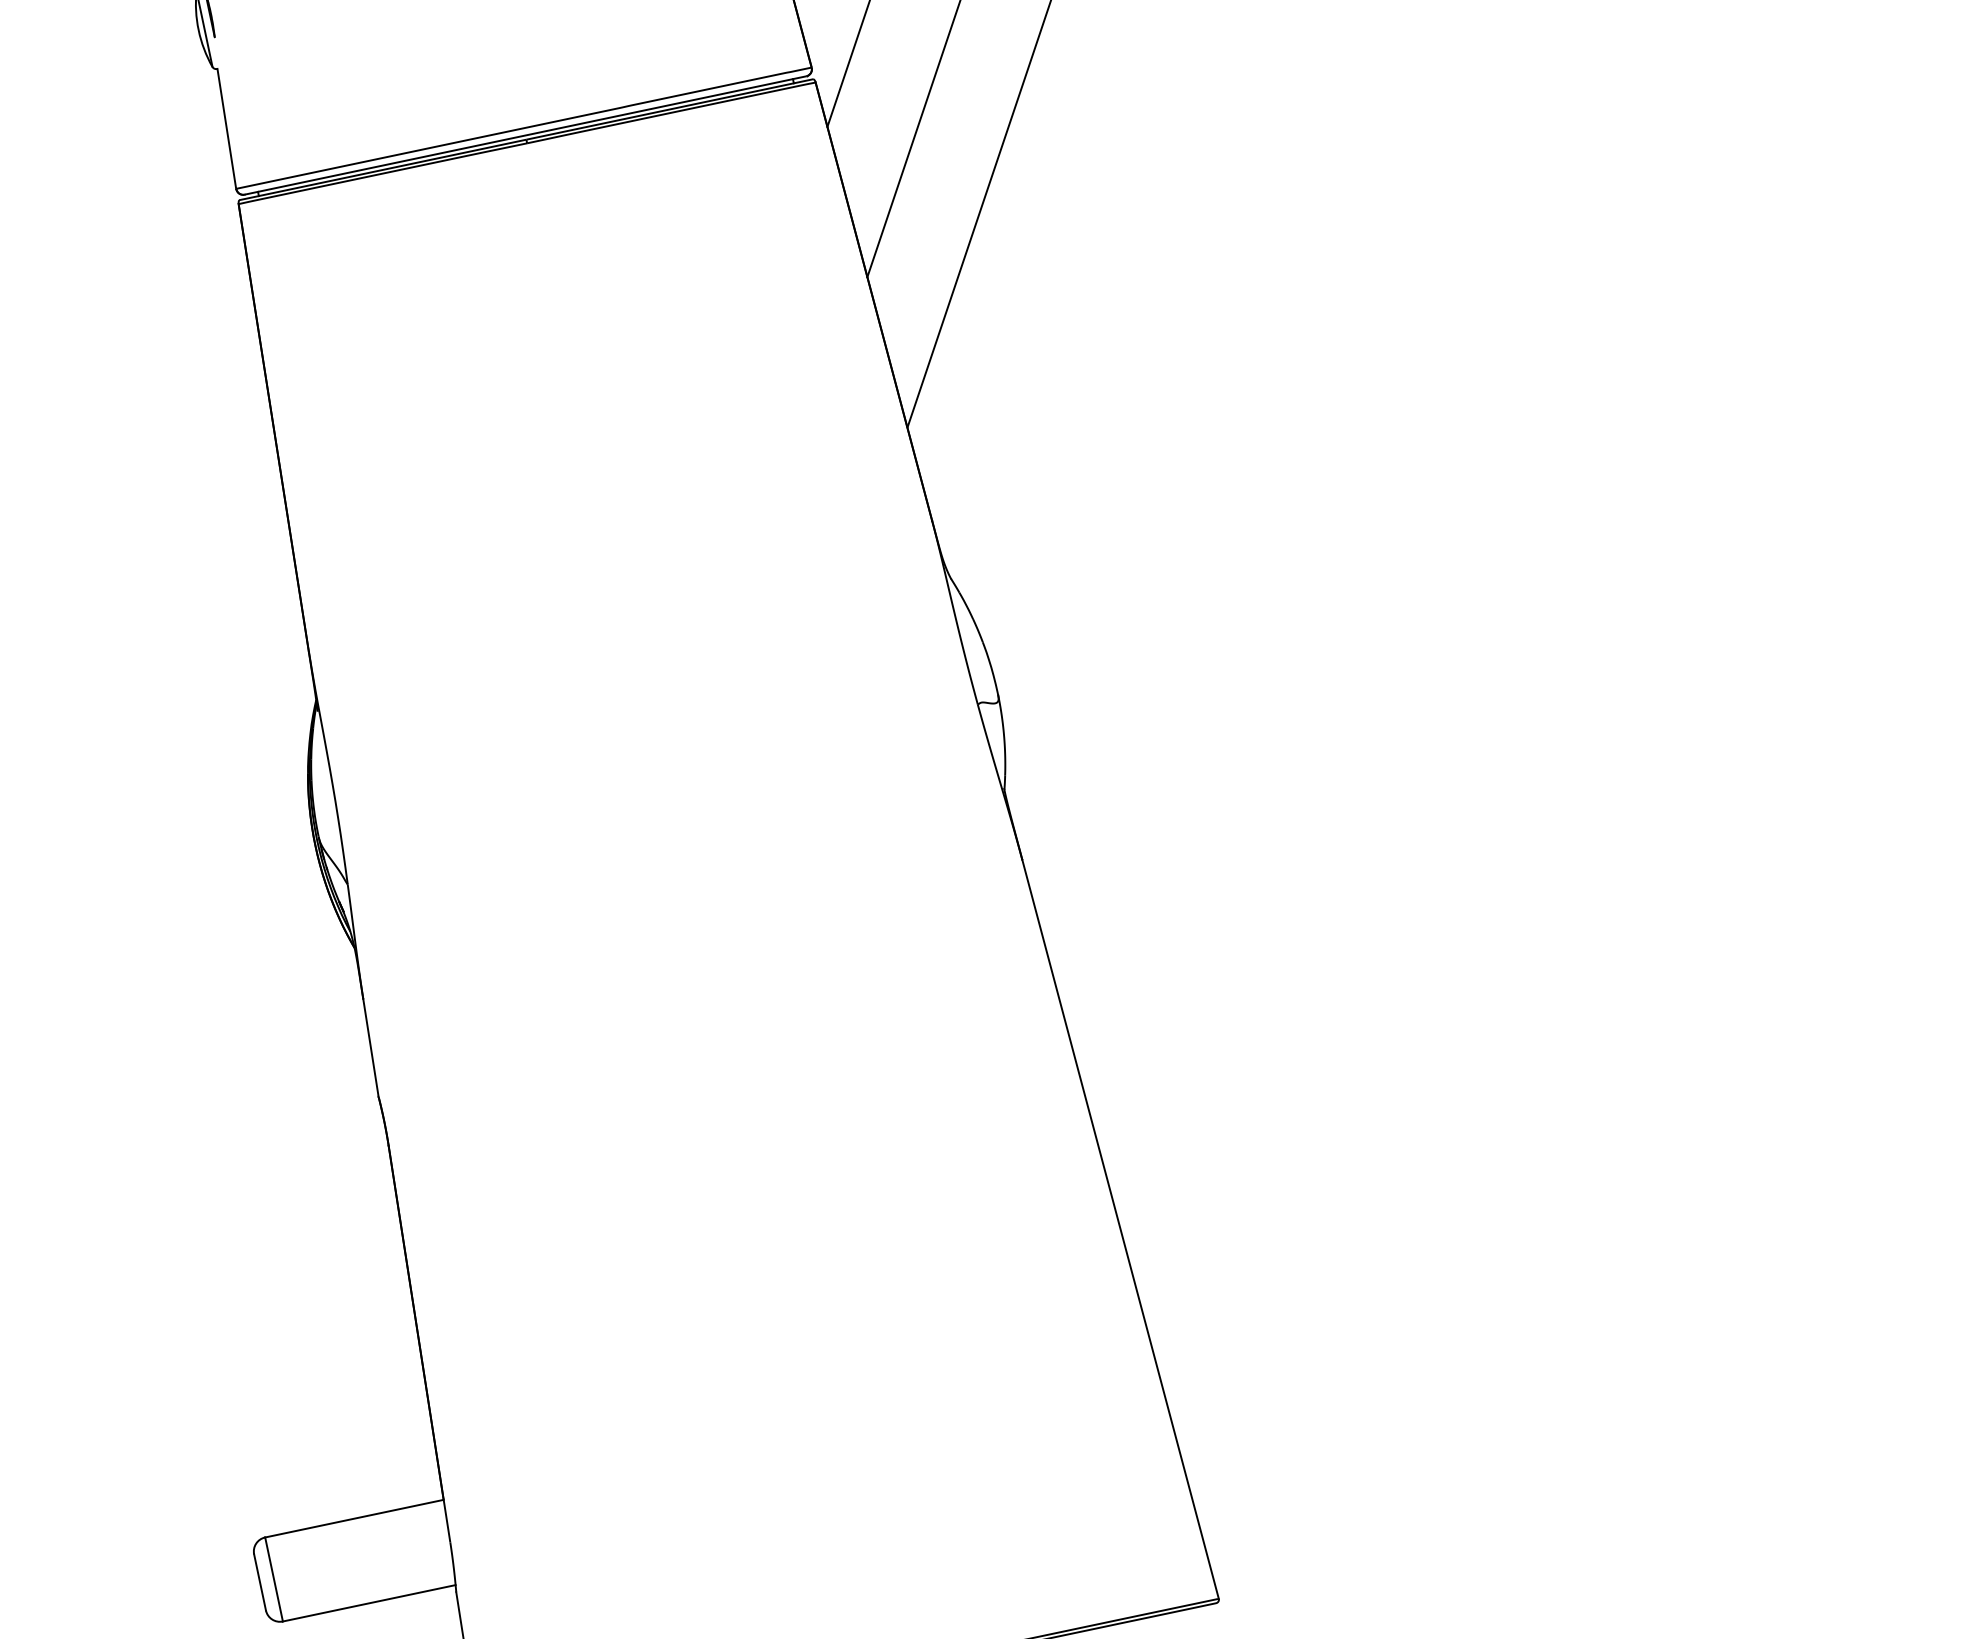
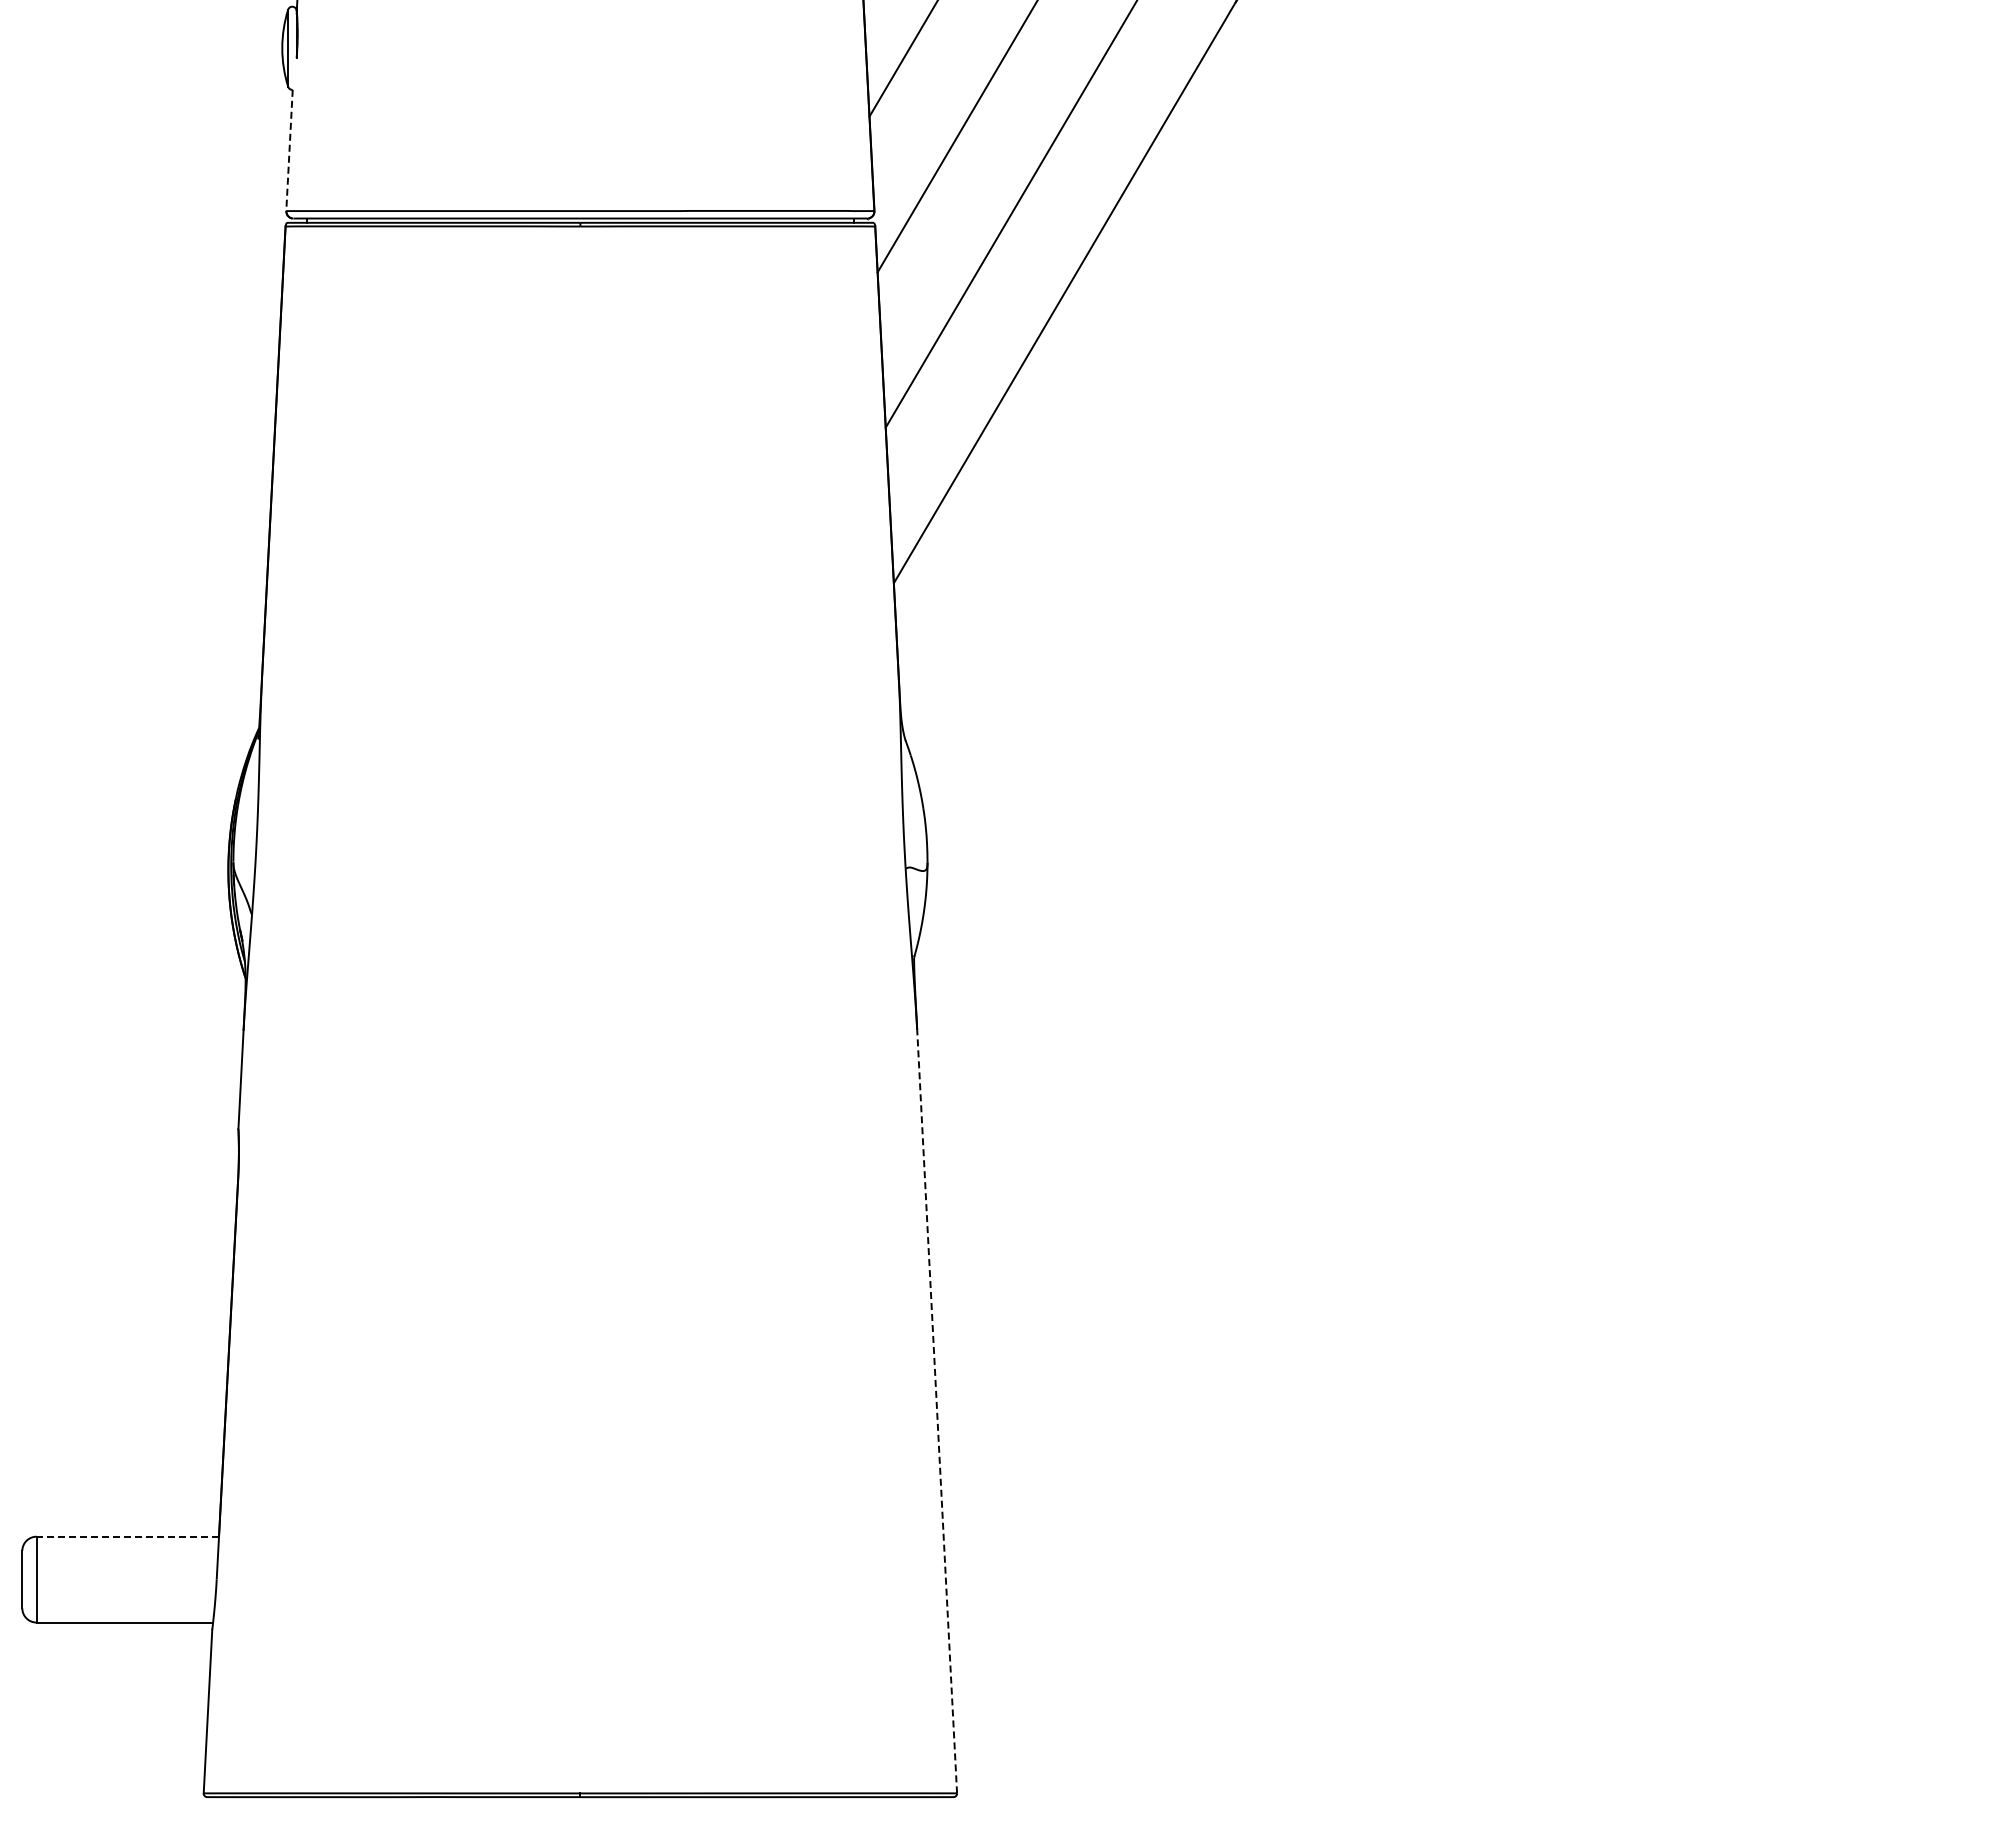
line: (226, 128) -> (289, 150), solid -> dashed
line: (1120, 1229) -> (937, 1411), solid -> dashed
line: (354, 1518) -> (127, 1536), solid -> dashed

